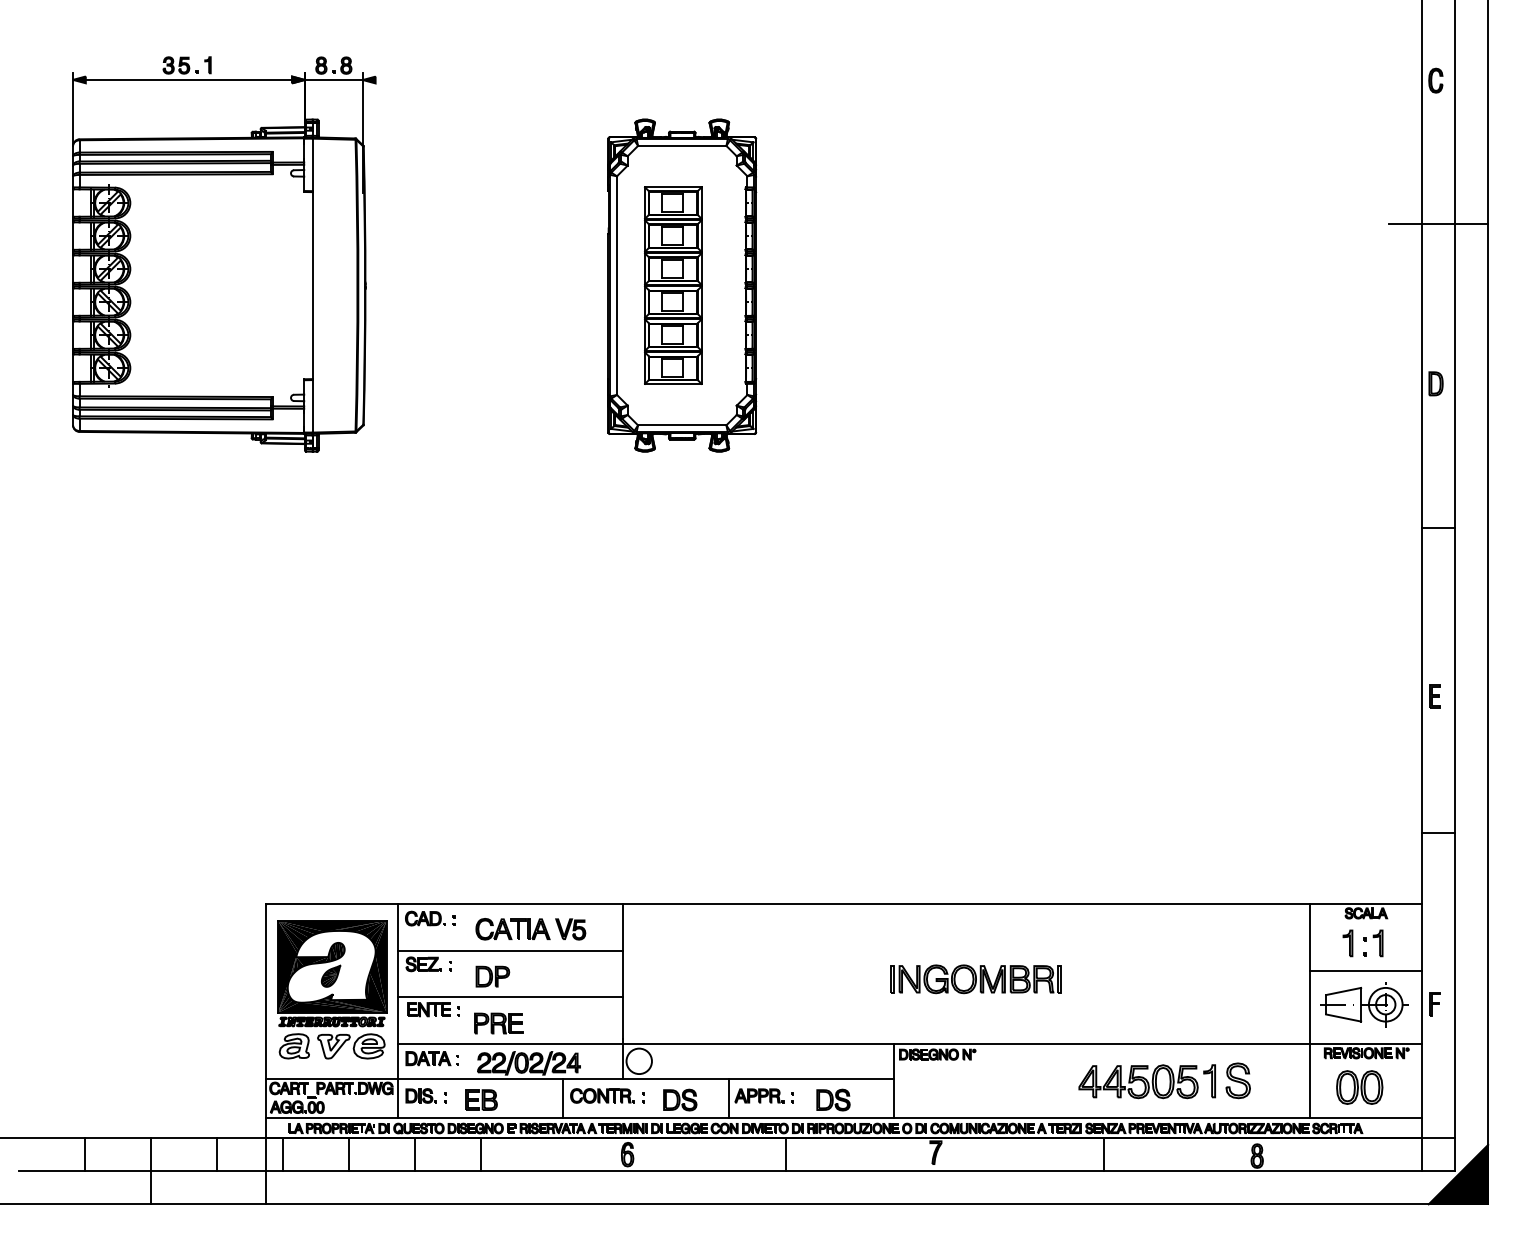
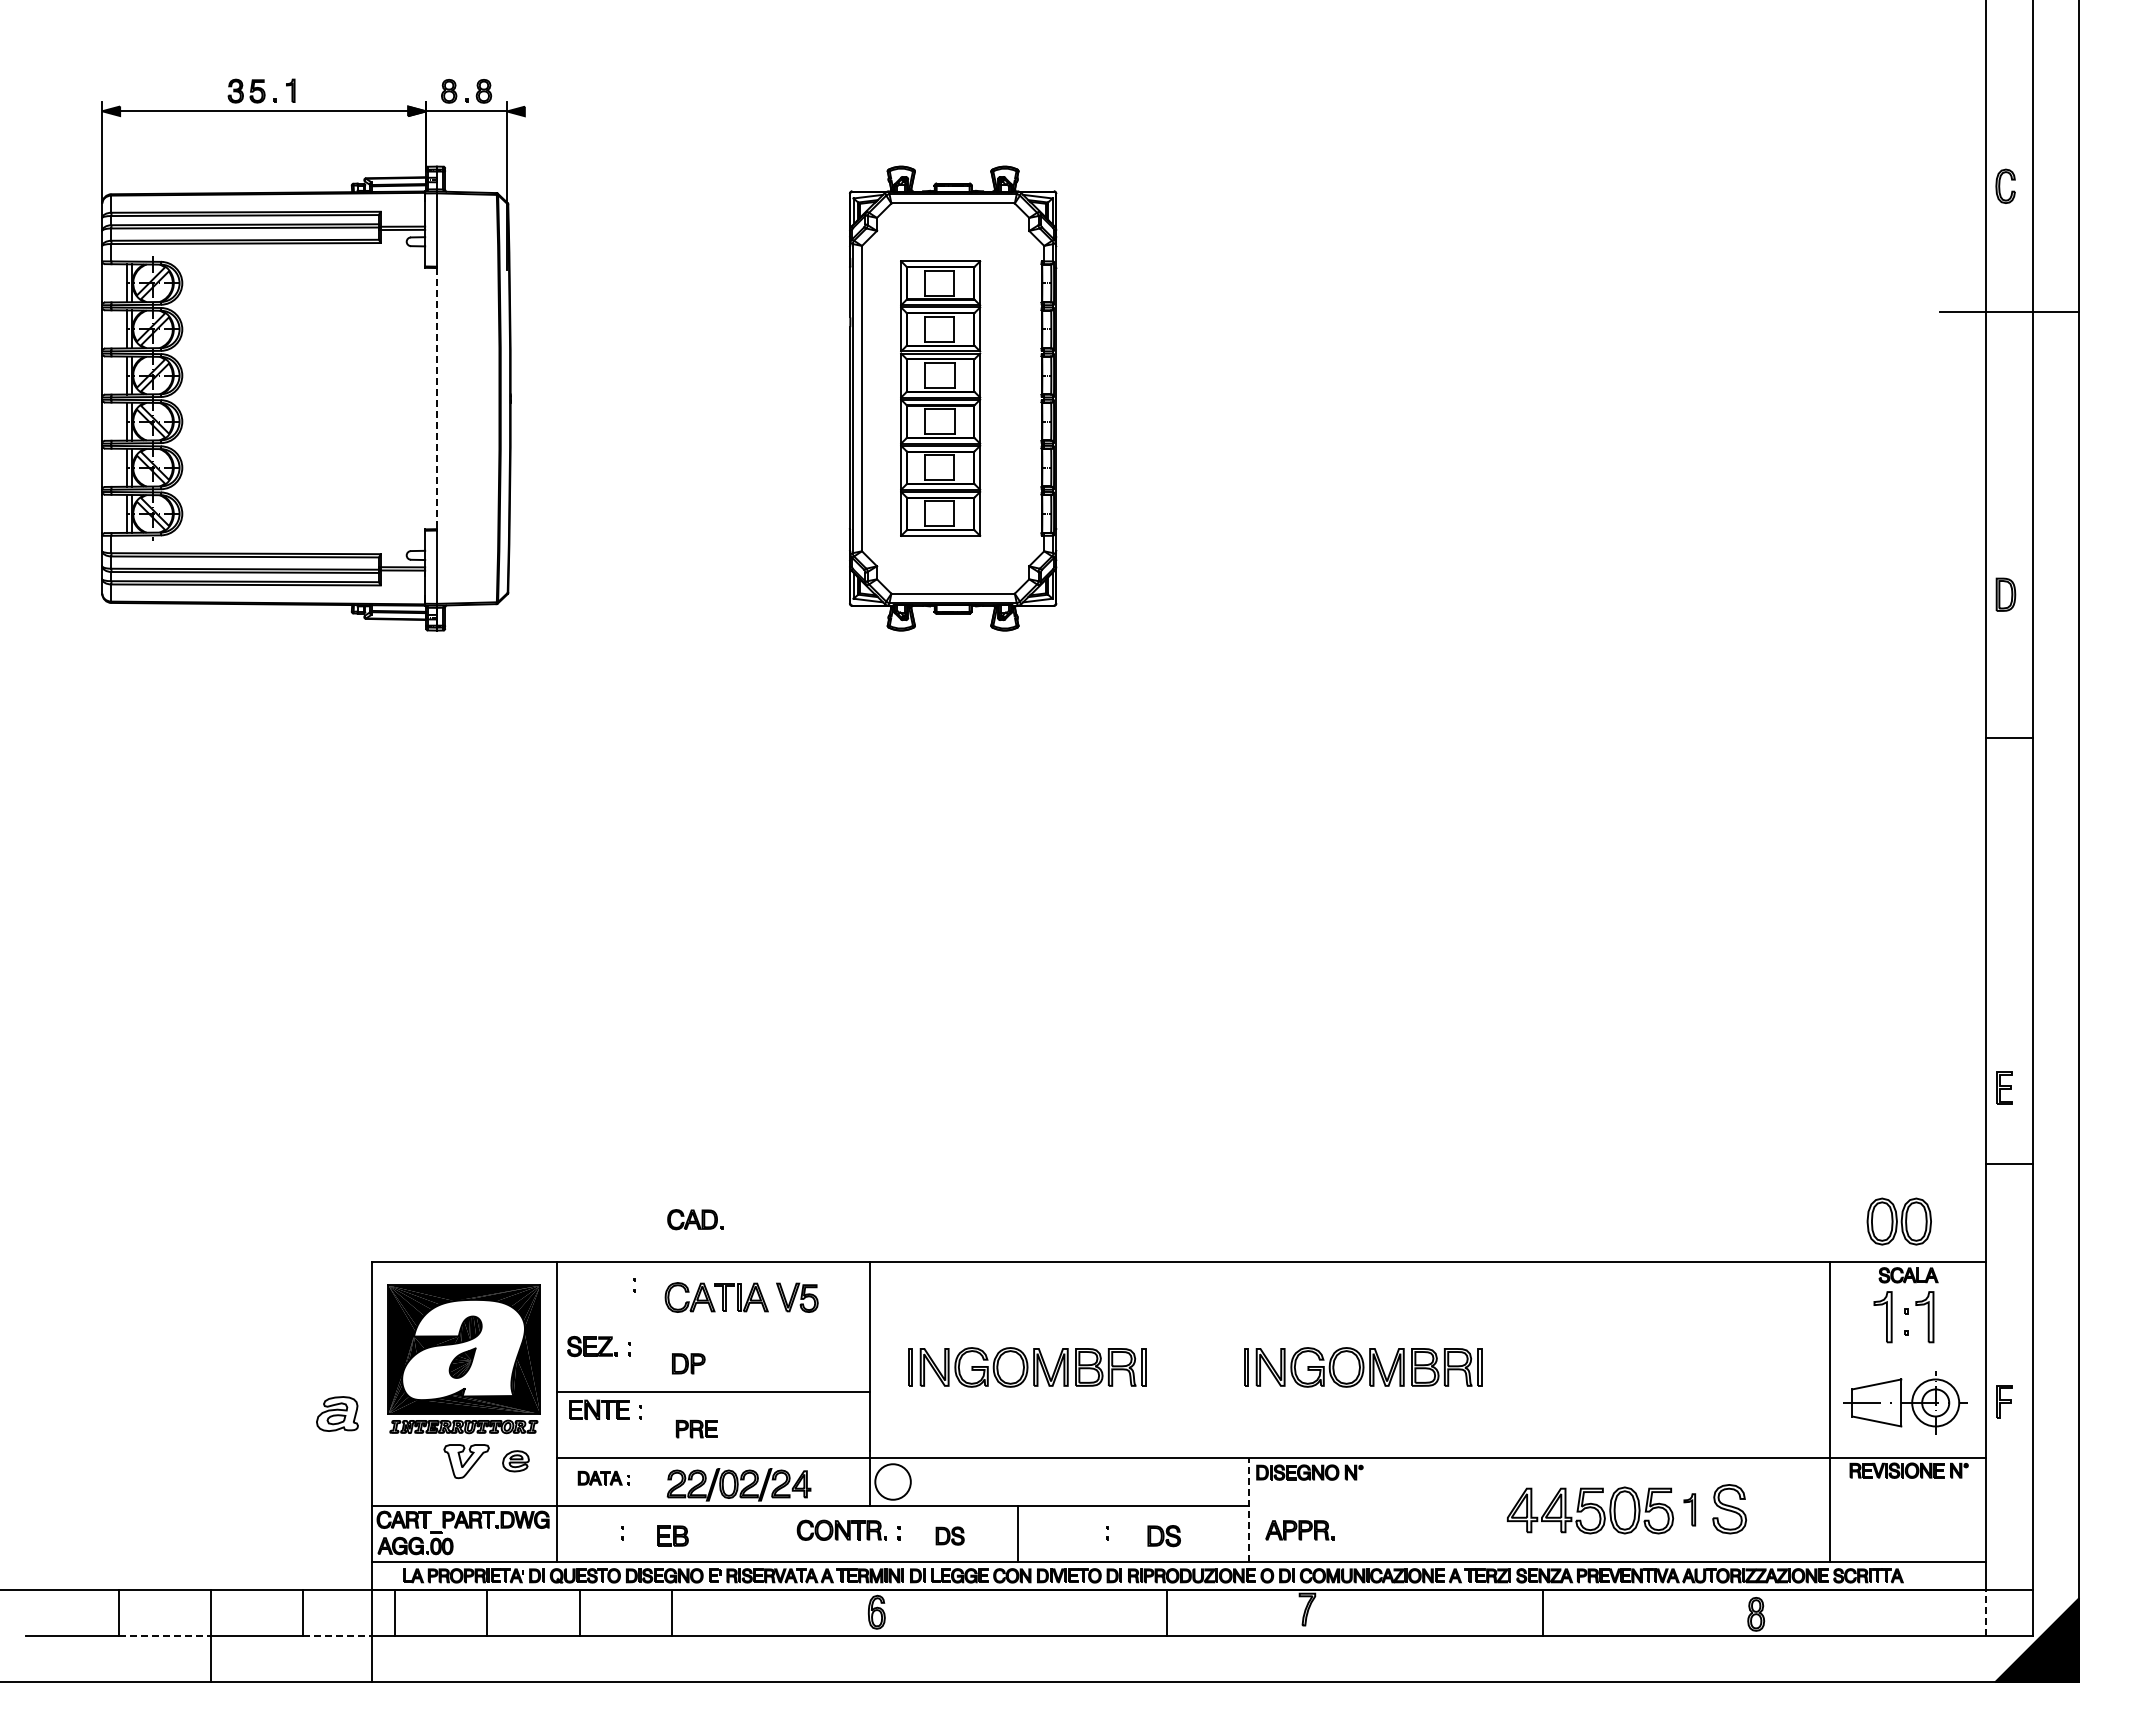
part: (1435, 80) -> (2005, 185), moved
line: (312, 285) -> (436, 398), solid -> dashed
part: (1435, 383) -> (2005, 594), moved
part: (1435, 695) -> (2004, 1087), moved
part: (425, 918) -> (695, 1219), moved
part: (1347, 943) -> (1882, 1317), size x1.4
part: (1378, 943) -> (1925, 1317), size x1.4
line: (510, 950) -> (713, 1327), removed
line: (1365, 970) -> (1907, 1355), removed
part: (492, 976) -> (688, 1363), size x0.7
part: (735, 979) -> (1027, 1367), added
part: (498, 1023) -> (696, 1428), size x0.6
part: (294, 1045) -> (337, 1413), moved
part: (368, 1046) -> (515, 1461), size x0.6
part: (431, 1058) -> (603, 1478), size x0.7
line: (893, 1081) -> (1248, 1509), solid -> dashed
part: (1209, 1081) -> (1689, 1509), size x0.7
part: (1359, 1087) -> (1898, 1221), moved
part: (421, 1095) -> (588, 1529), removed
part: (759, 1096) -> (1299, 1530), moved
line: (563, 1098) -> (787, 1533), removed
part: (481, 1099) -> (672, 1535), size x0.7
part: (679, 1099) -> (949, 1535), size x0.6
part: (832, 1099) -> (1163, 1535), size x0.7
line: (786, 1154) -> (1166, 1612), moved
line: (1422, 1154) -> (1986, 1612), solid -> dashed
line: (118, 1171) -> (165, 1635), solid -> dashed
line: (241, 1171) -> (337, 1635), solid -> dashed

